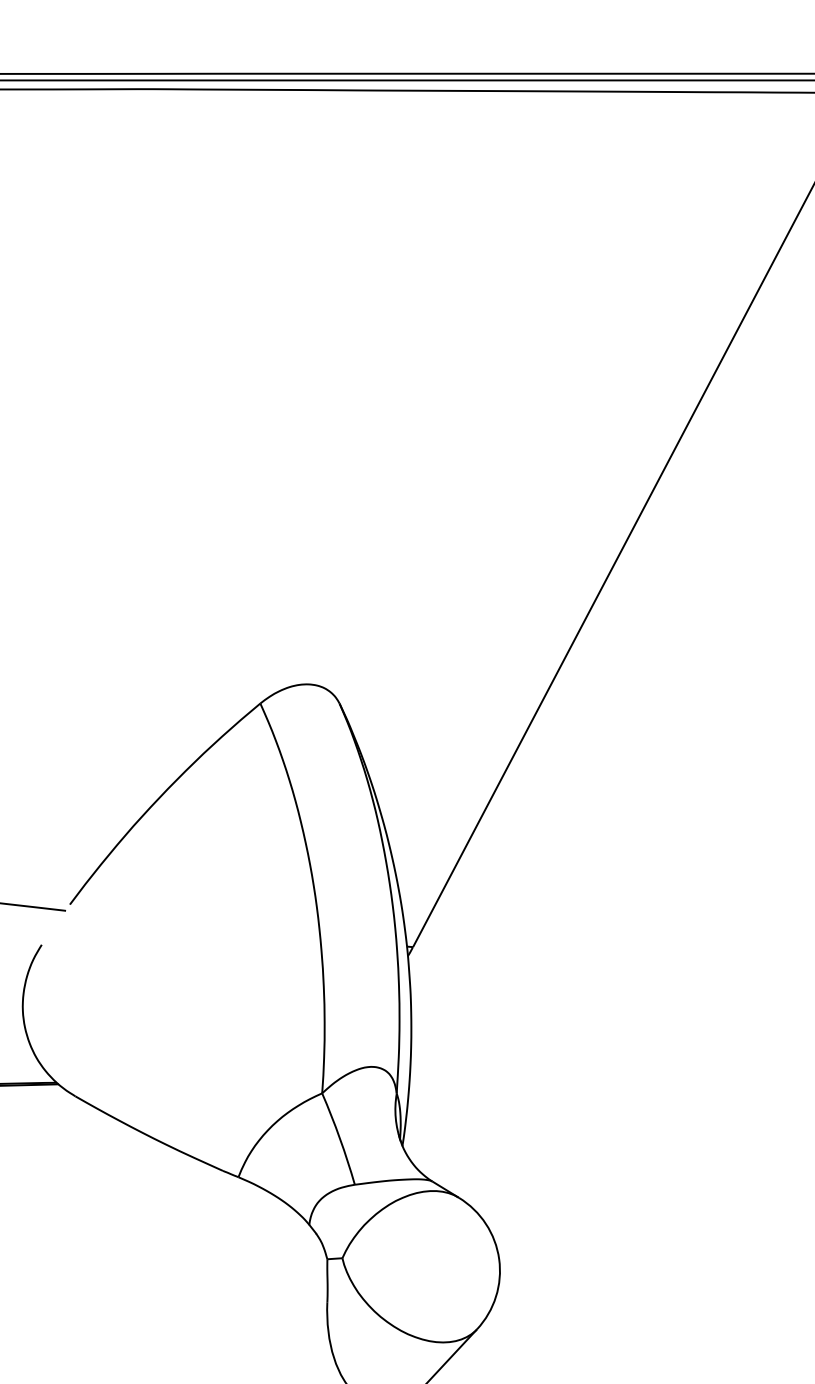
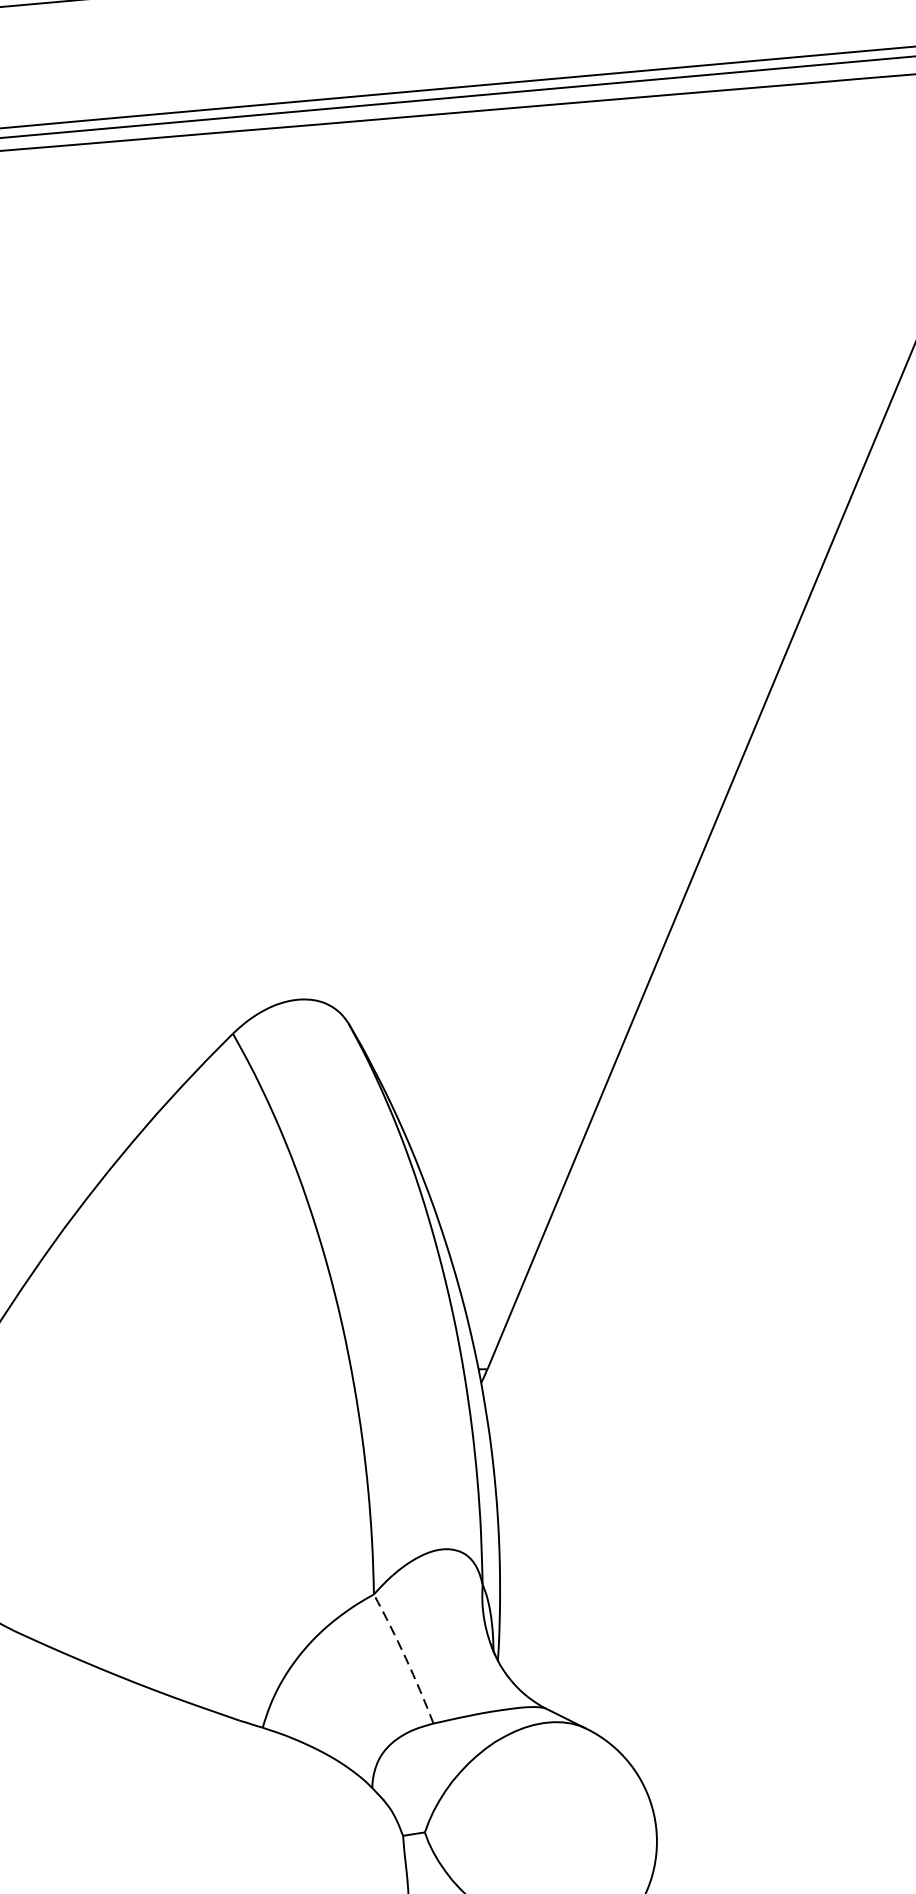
arc: (340, 1138) -> (406, 1657), solid -> dashed

